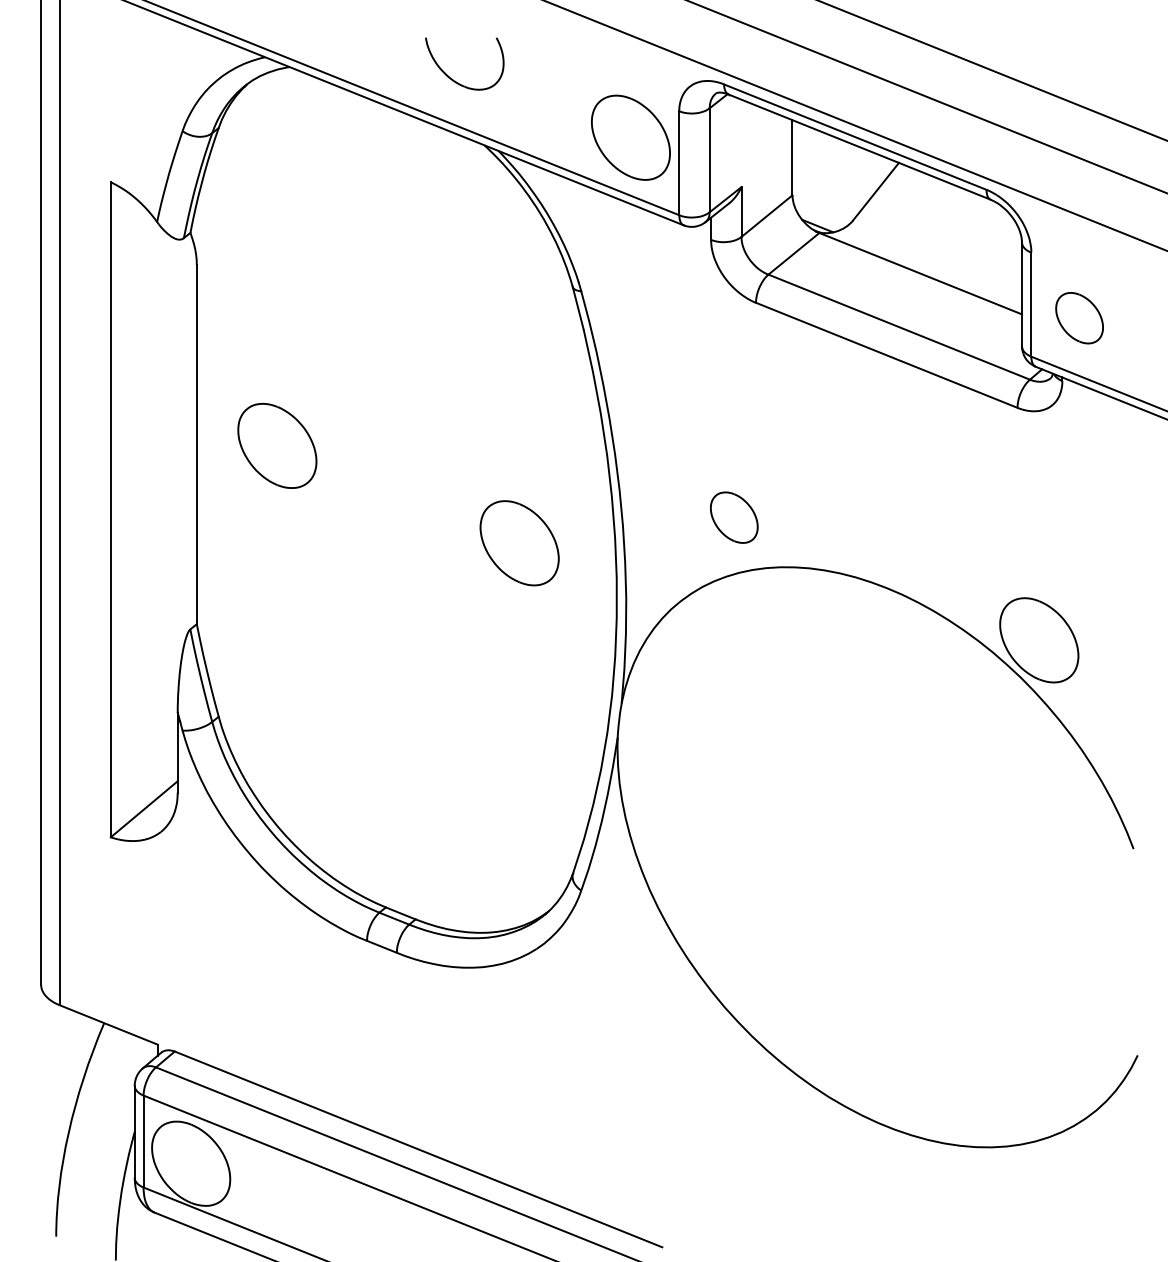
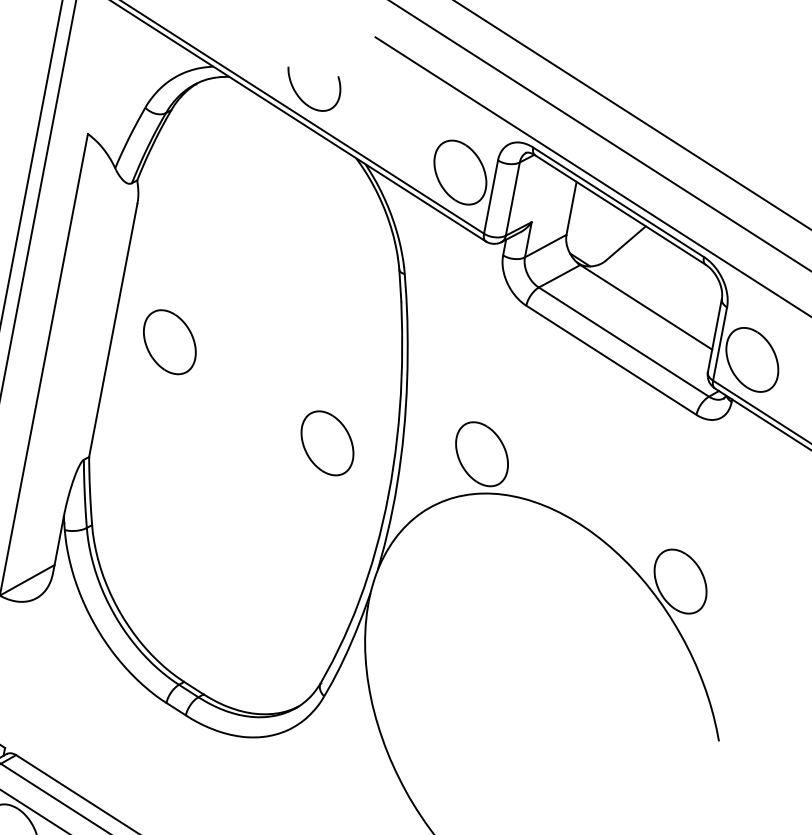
part: (452, 78) -> (301, 99), moved
part: (1079, 318) -> (752, 360), size x1.67
part: (734, 517) -> (482, 454), size x1.67

